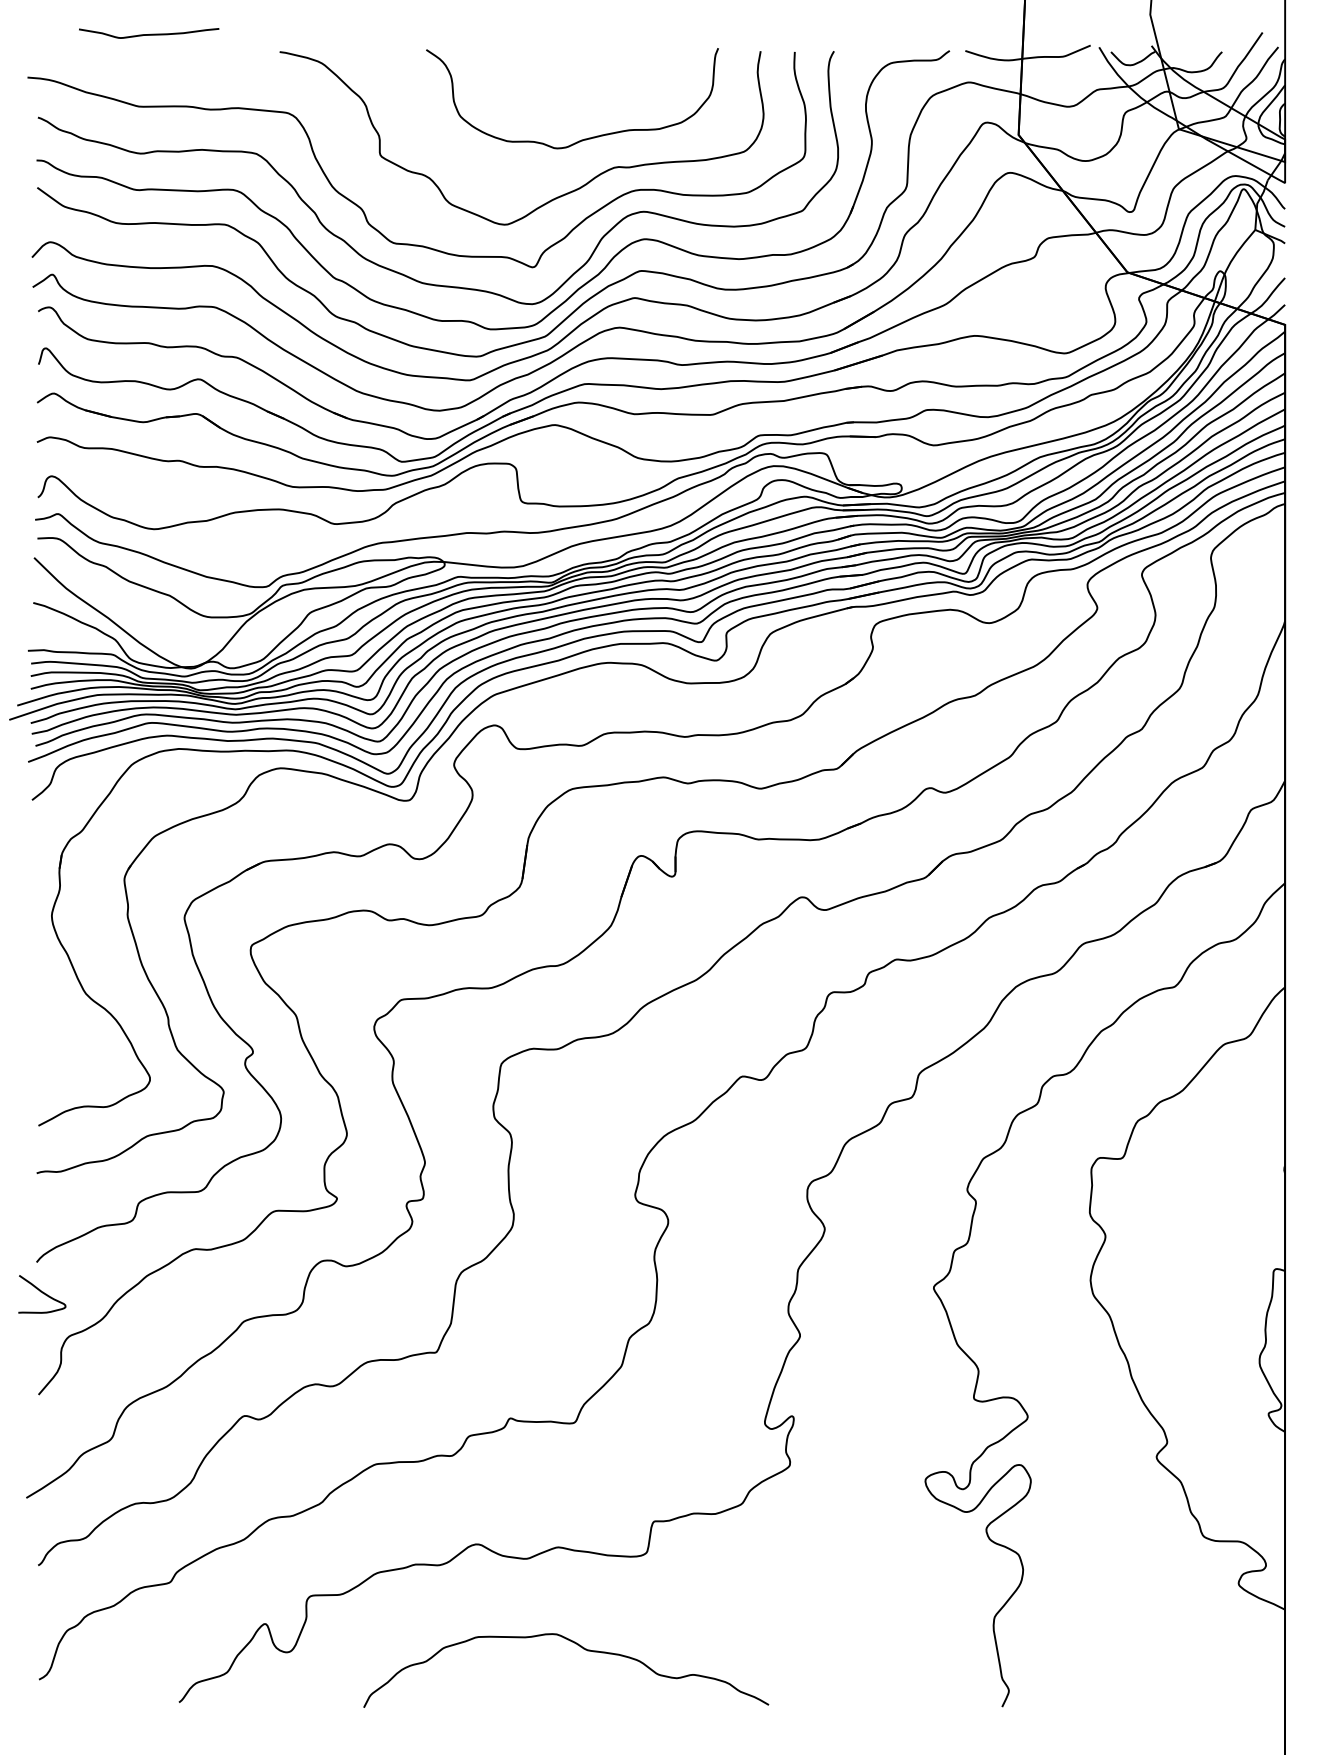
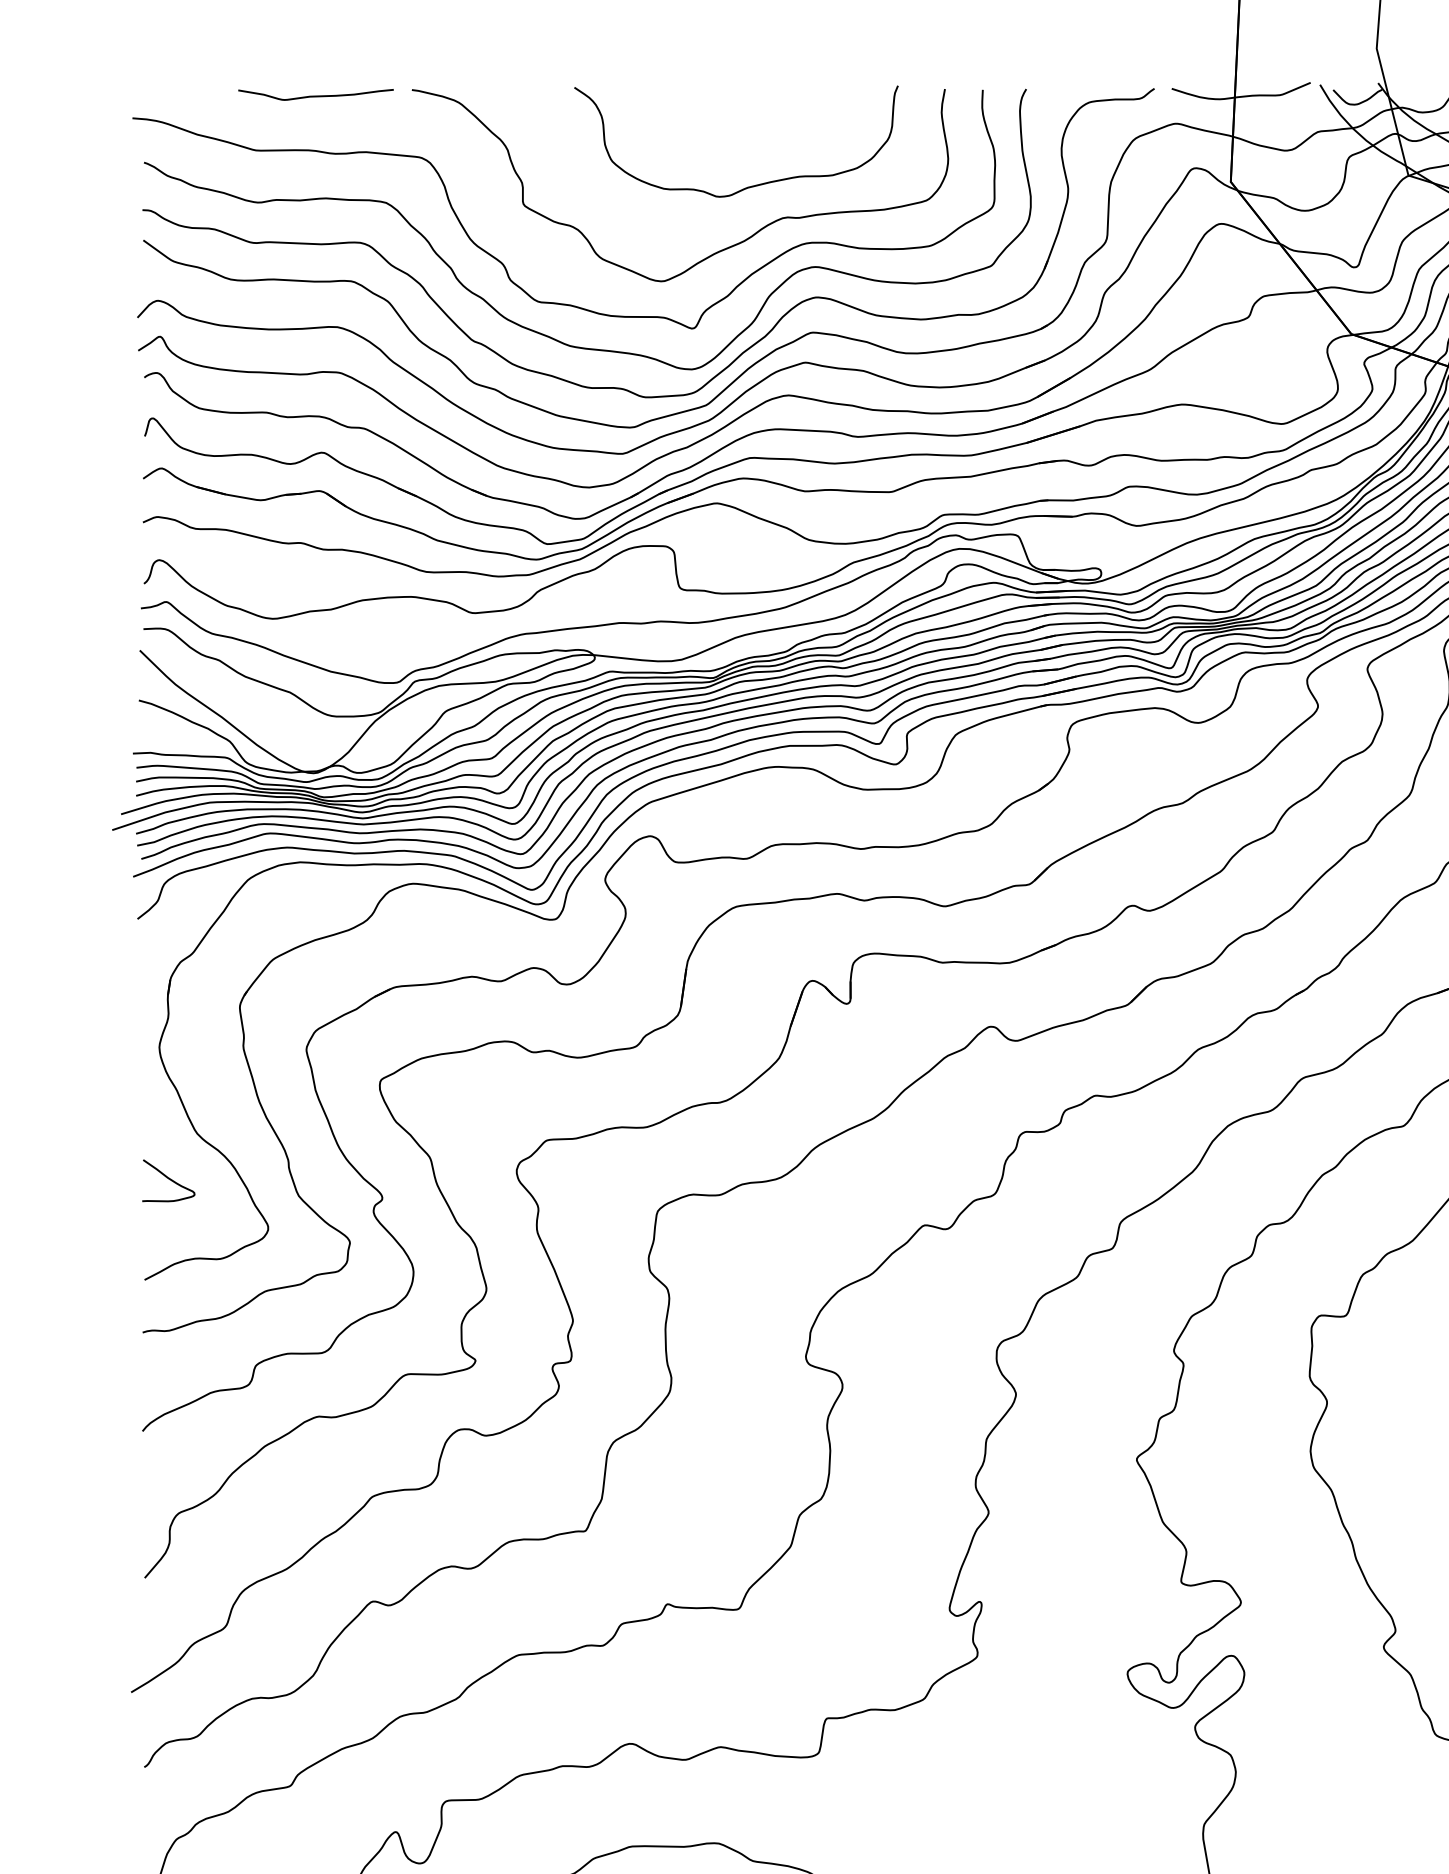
curve: (150, 33) -> (317, 94), moved
curve: (42, 1293) -> (169, 1179), moved

